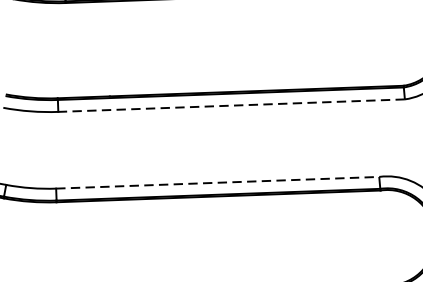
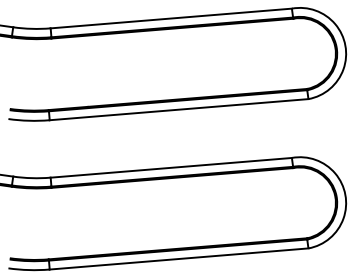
line: (232, 105) -> (179, 109), dashed -> solid
line: (217, 182) -> (171, 167), dashed -> solid

